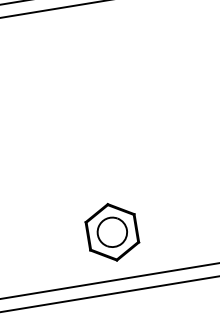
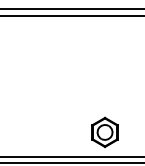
part: (110, 230) -> (104, 131), moved

